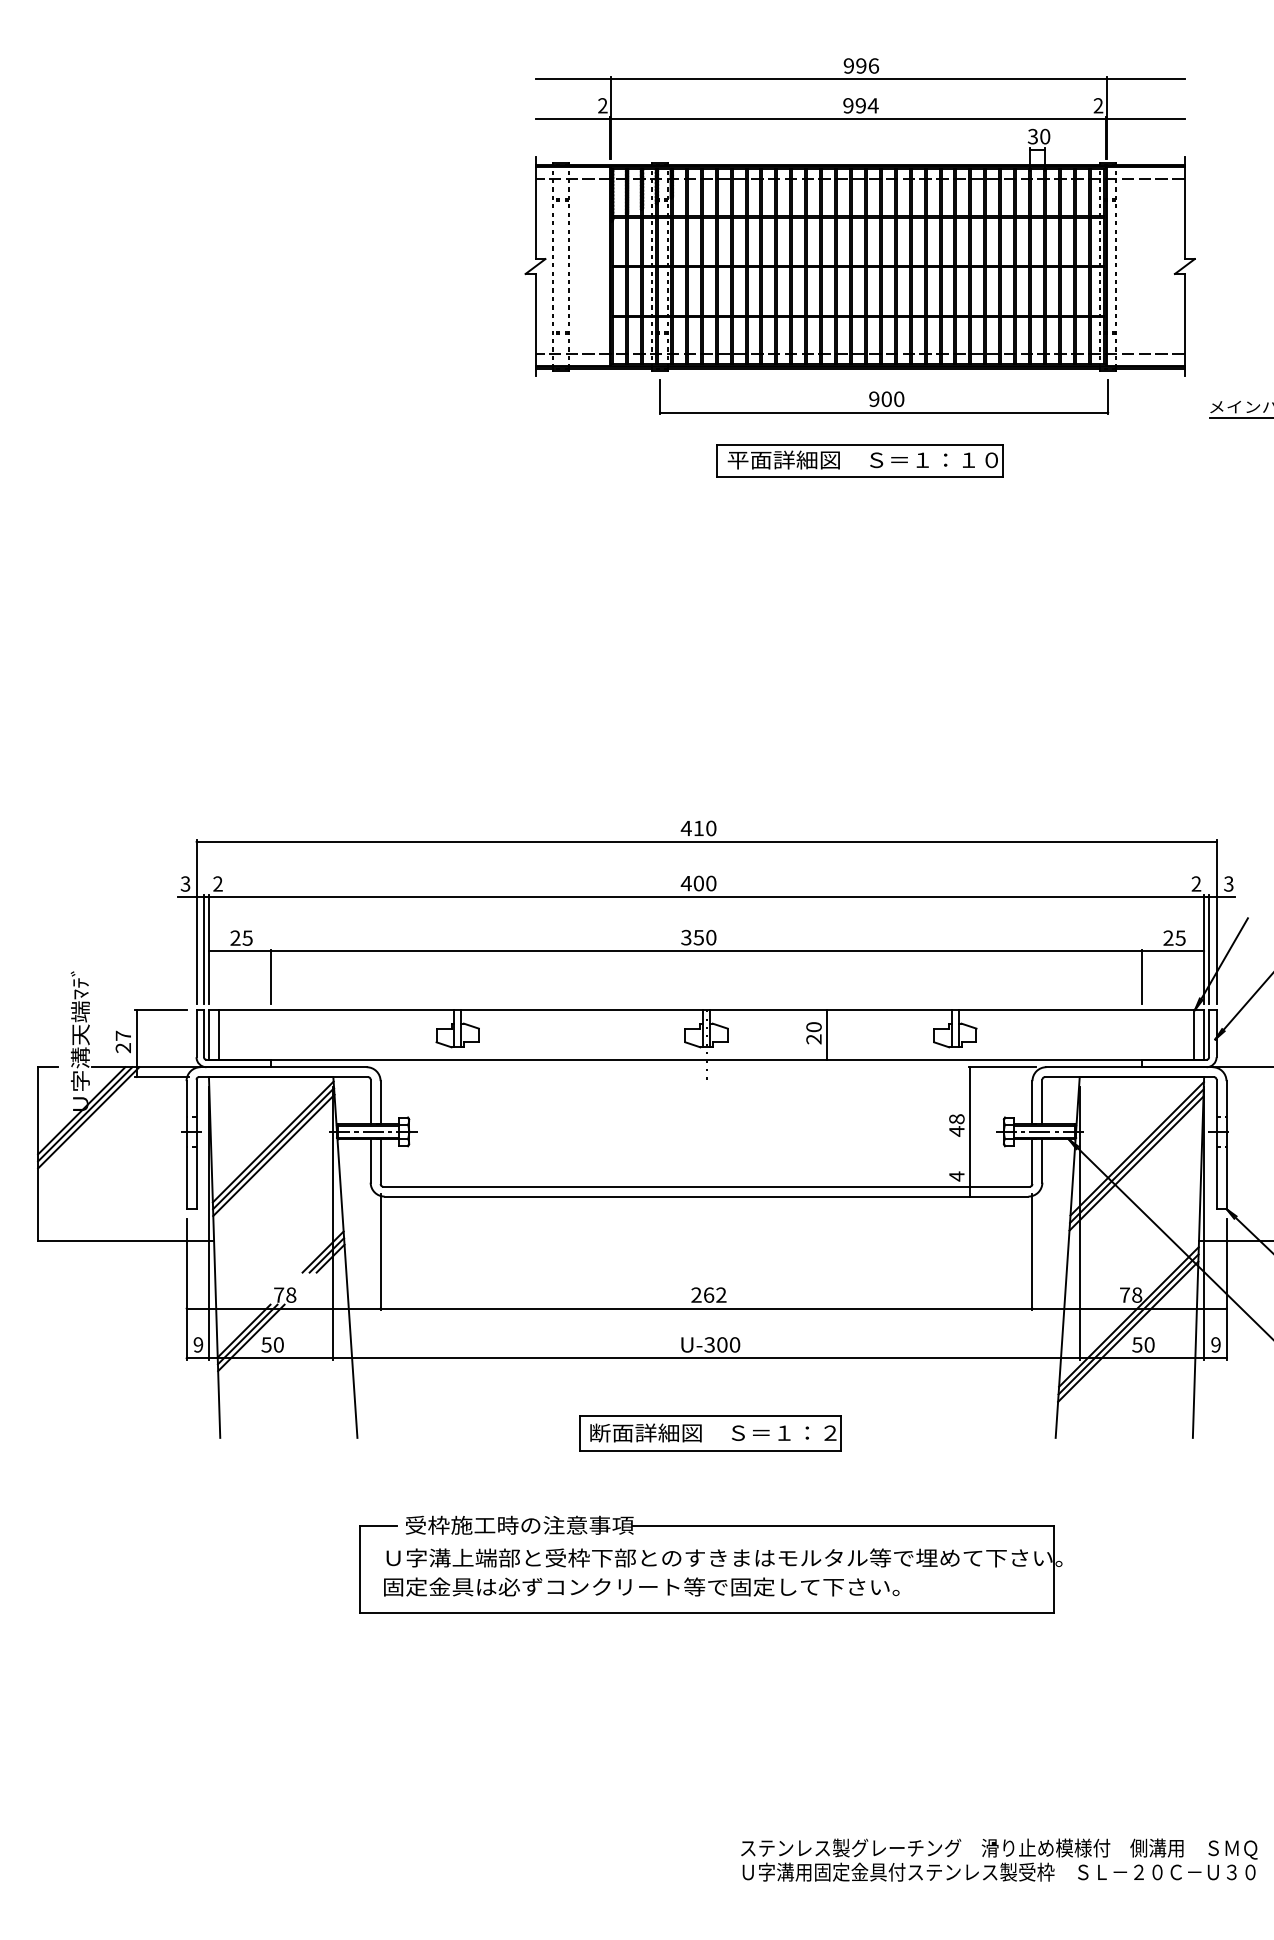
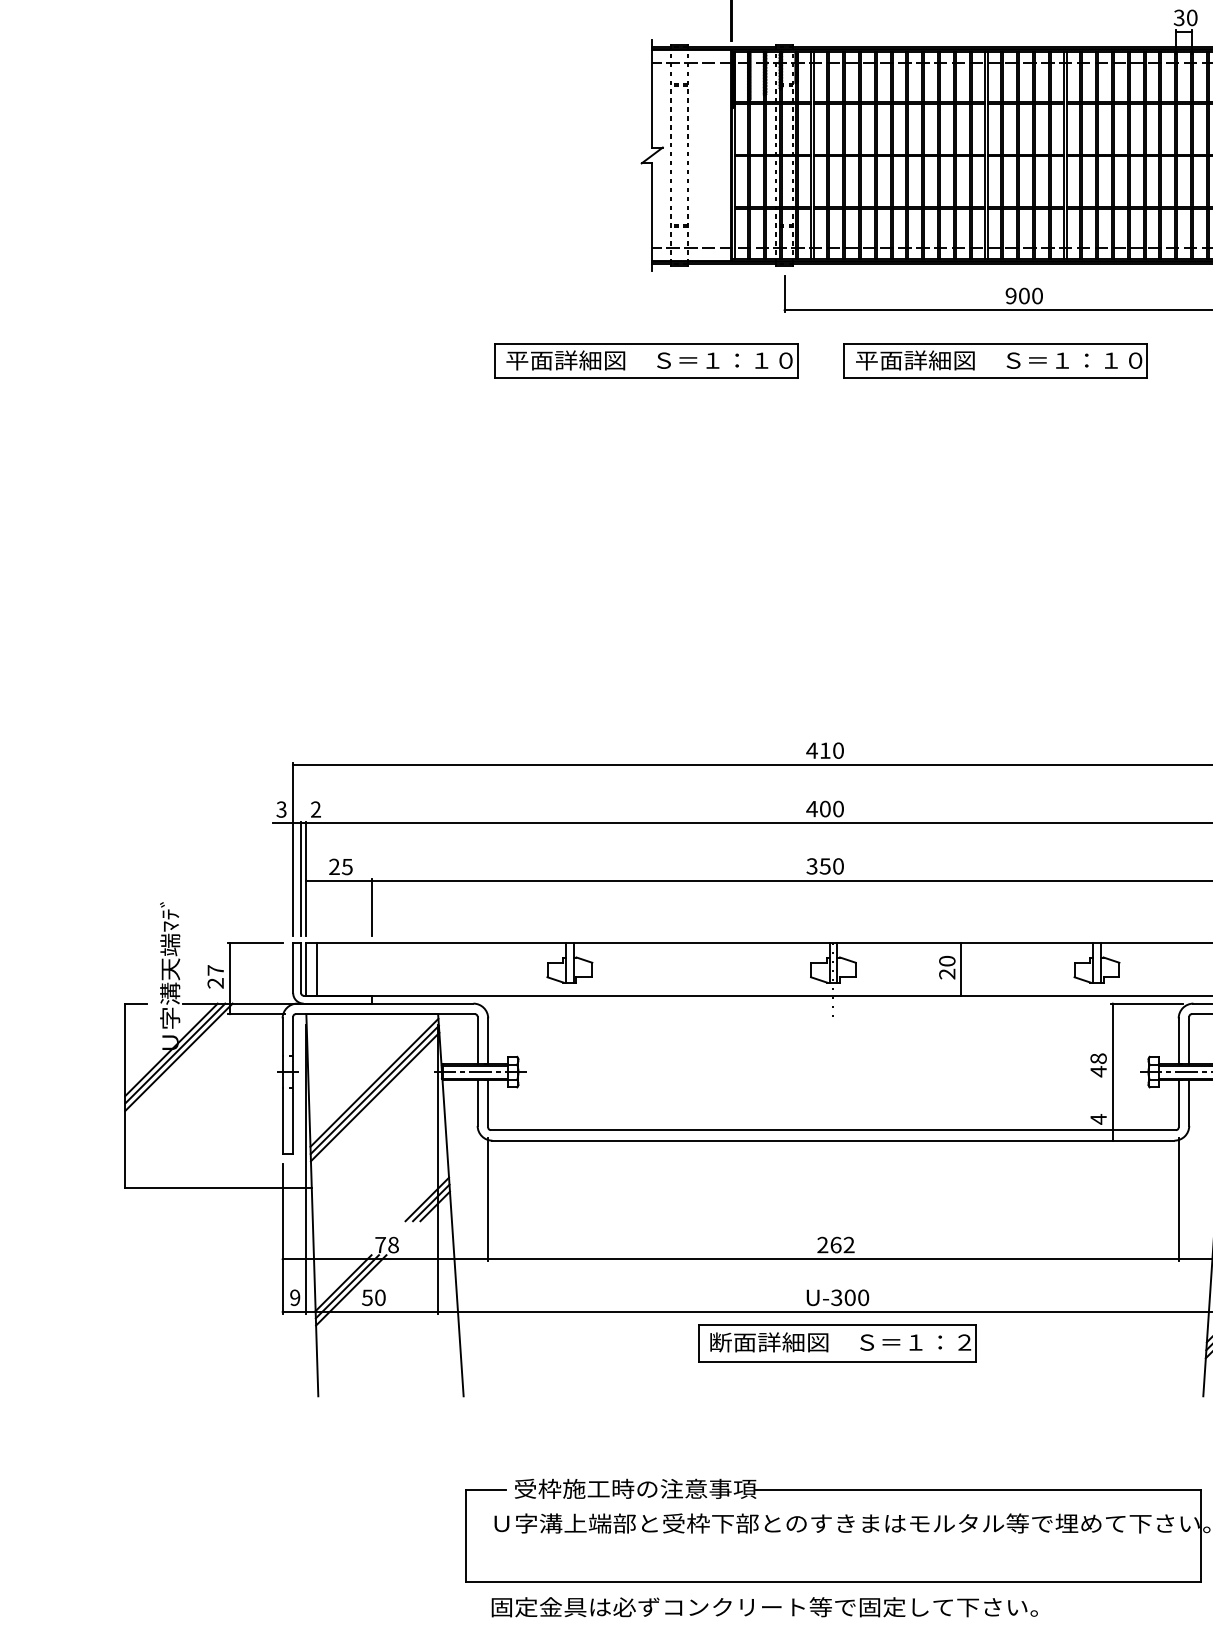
part: (529, 460) -> (645, 360), added
part: (710, 1433) -> (837, 1342), moved
text: (641, 1586) -> (764, 1606), moved

